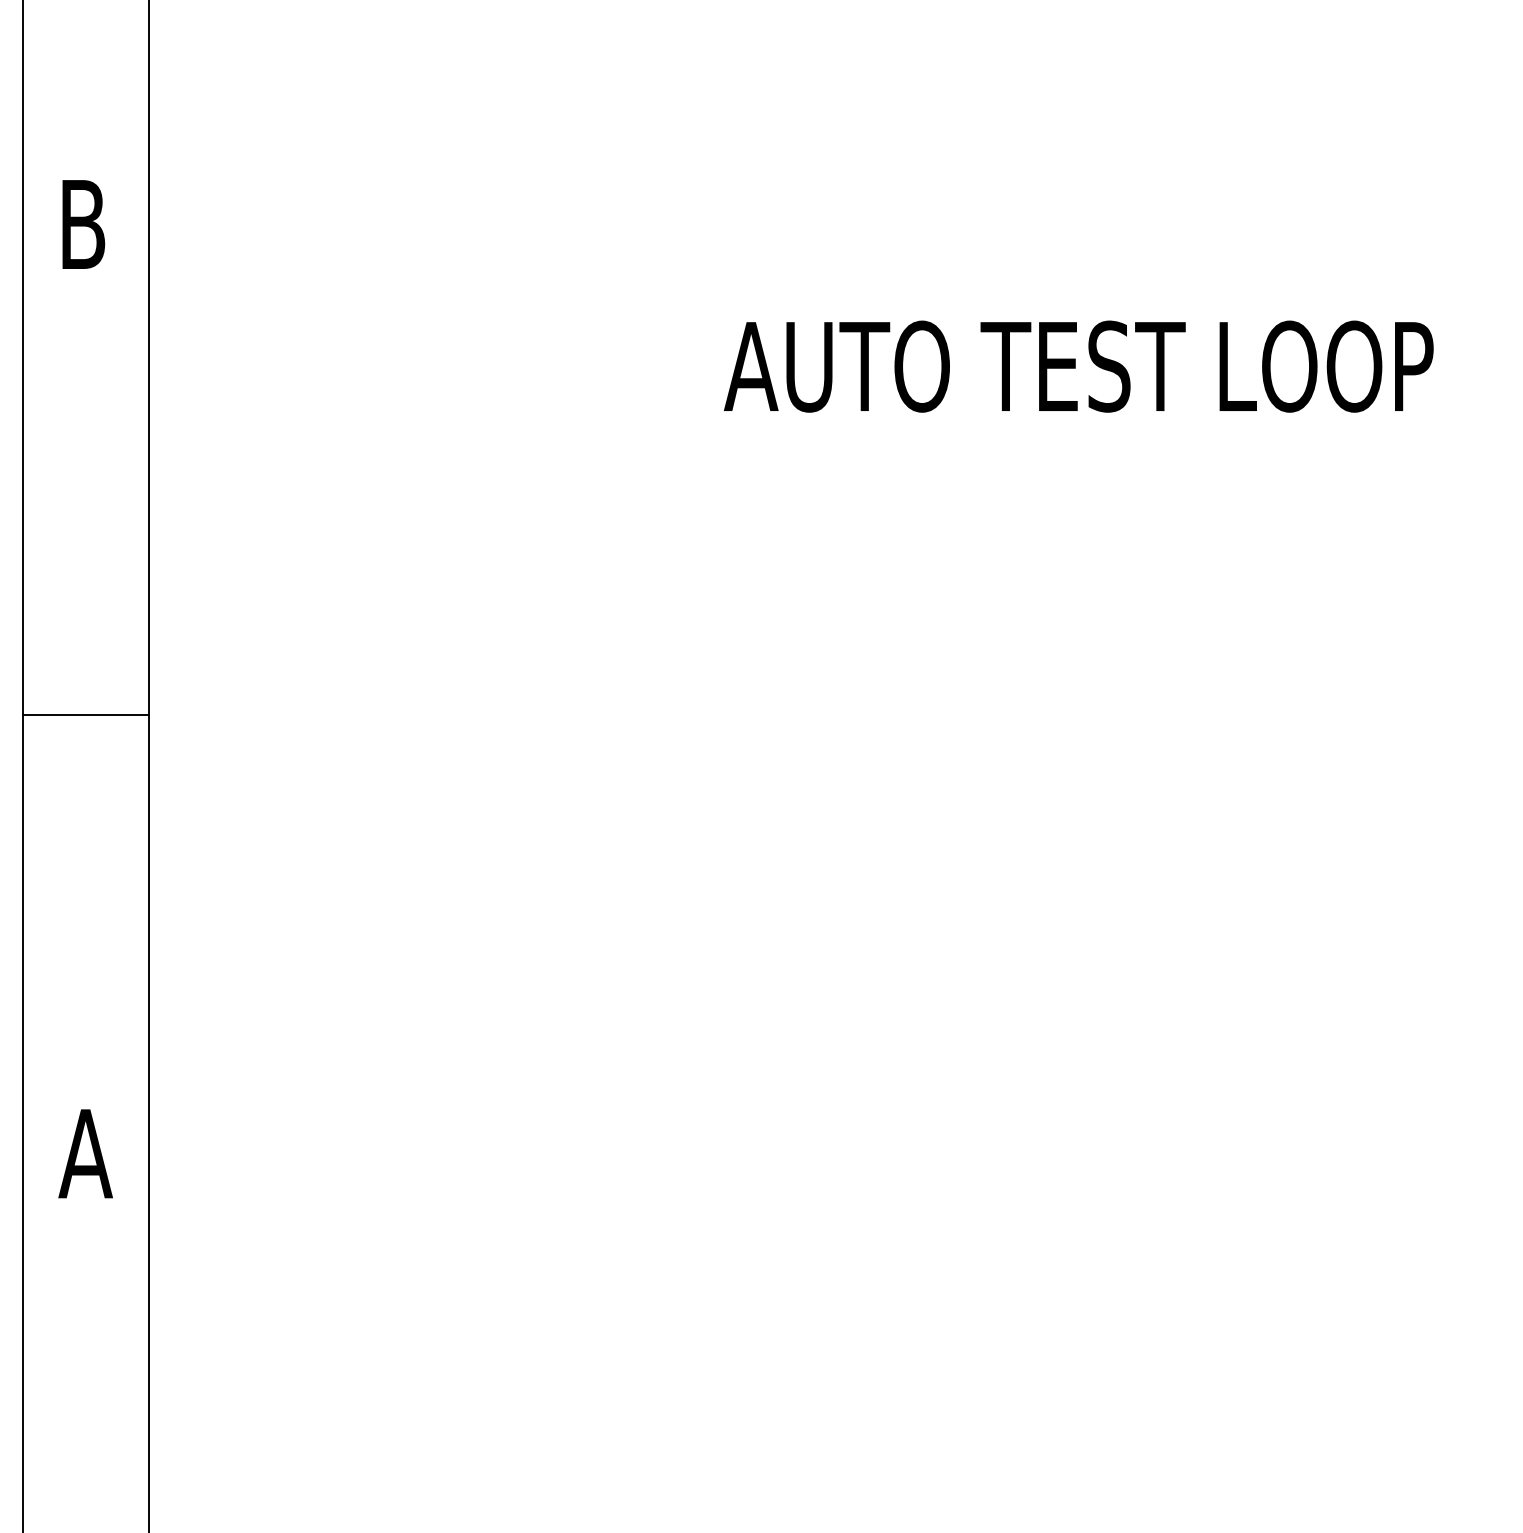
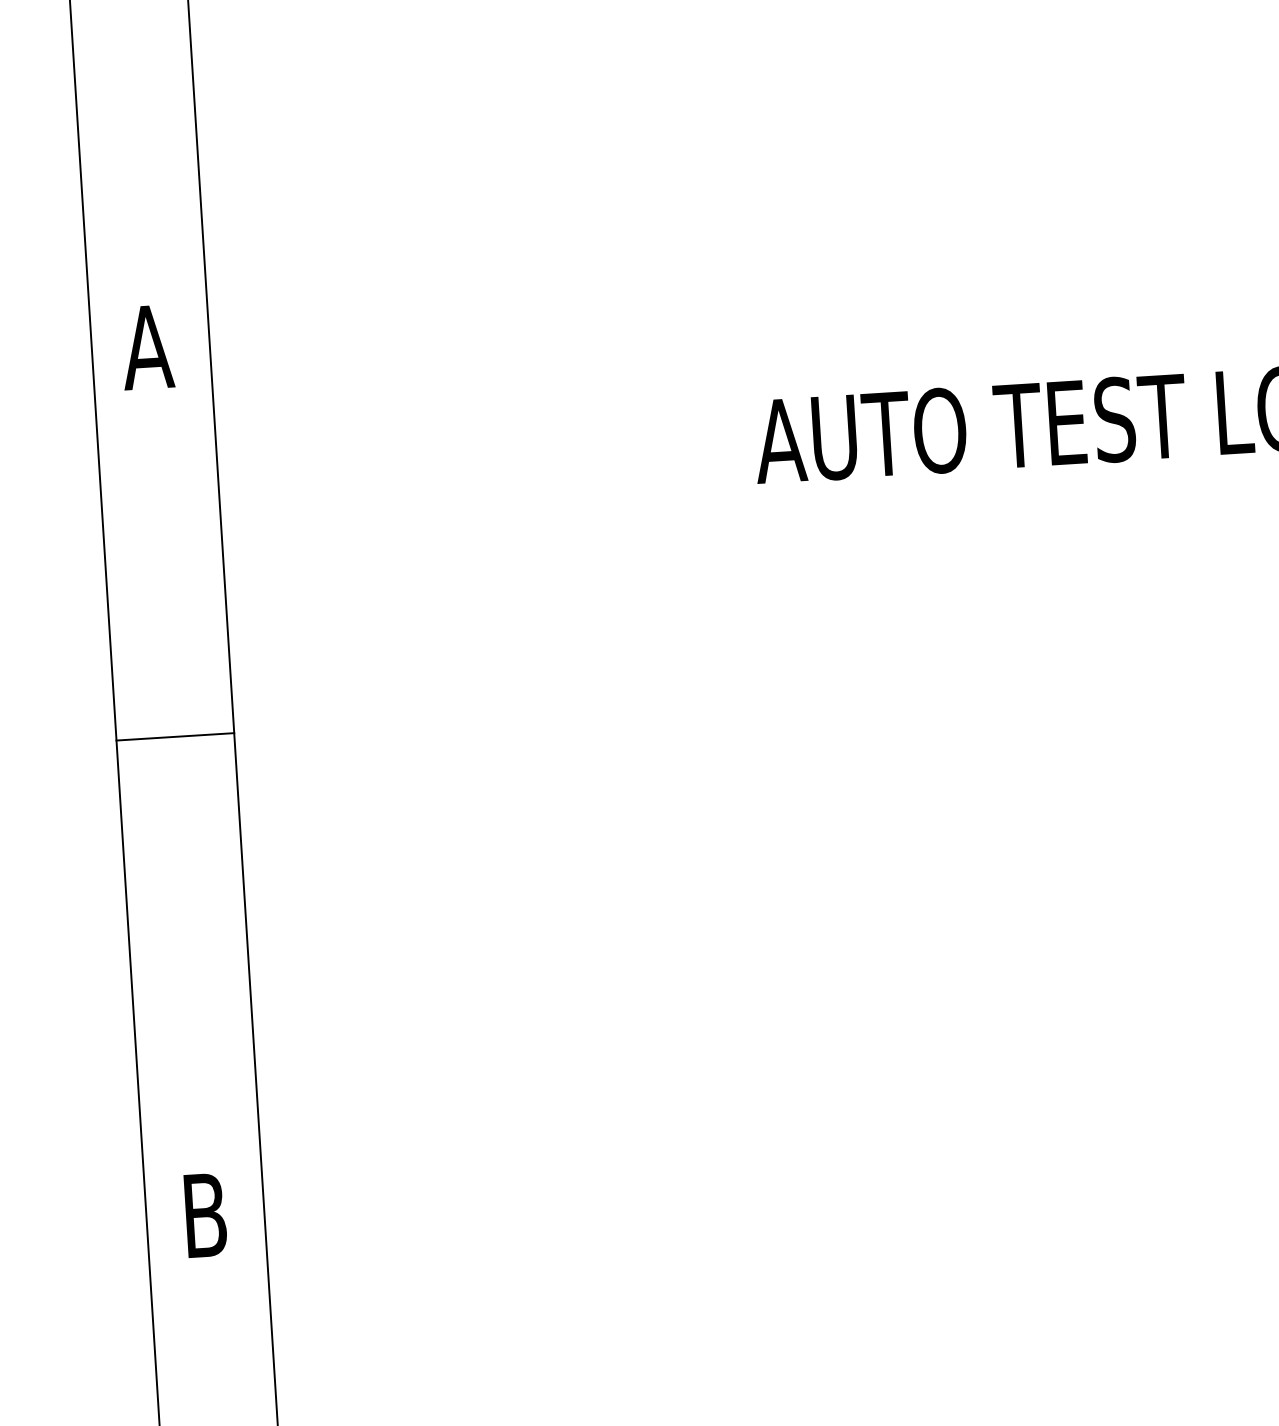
text: (82, 224) -> (147, 347), B -> A
line: (86, 714) -> (175, 736), moved
text: (85, 1153) -> (204, 1215), A -> B

